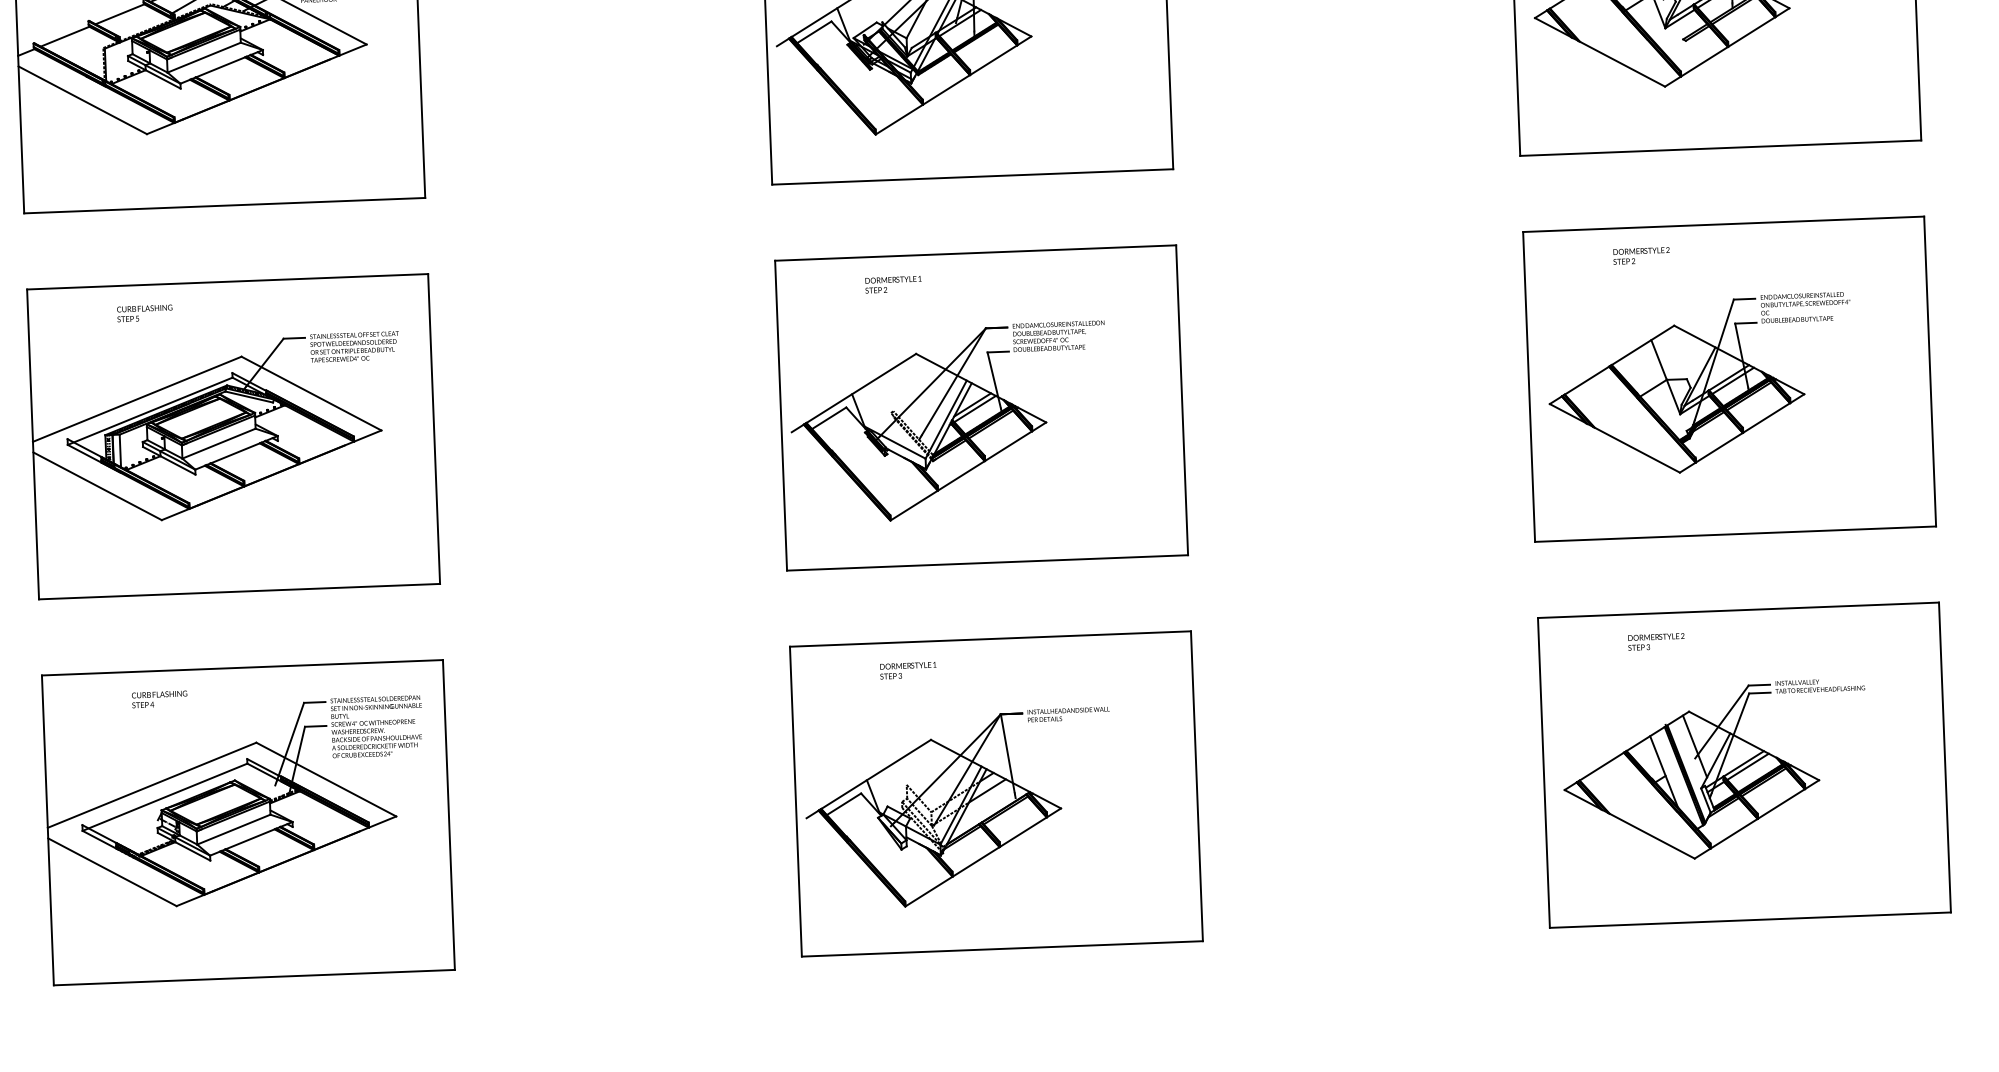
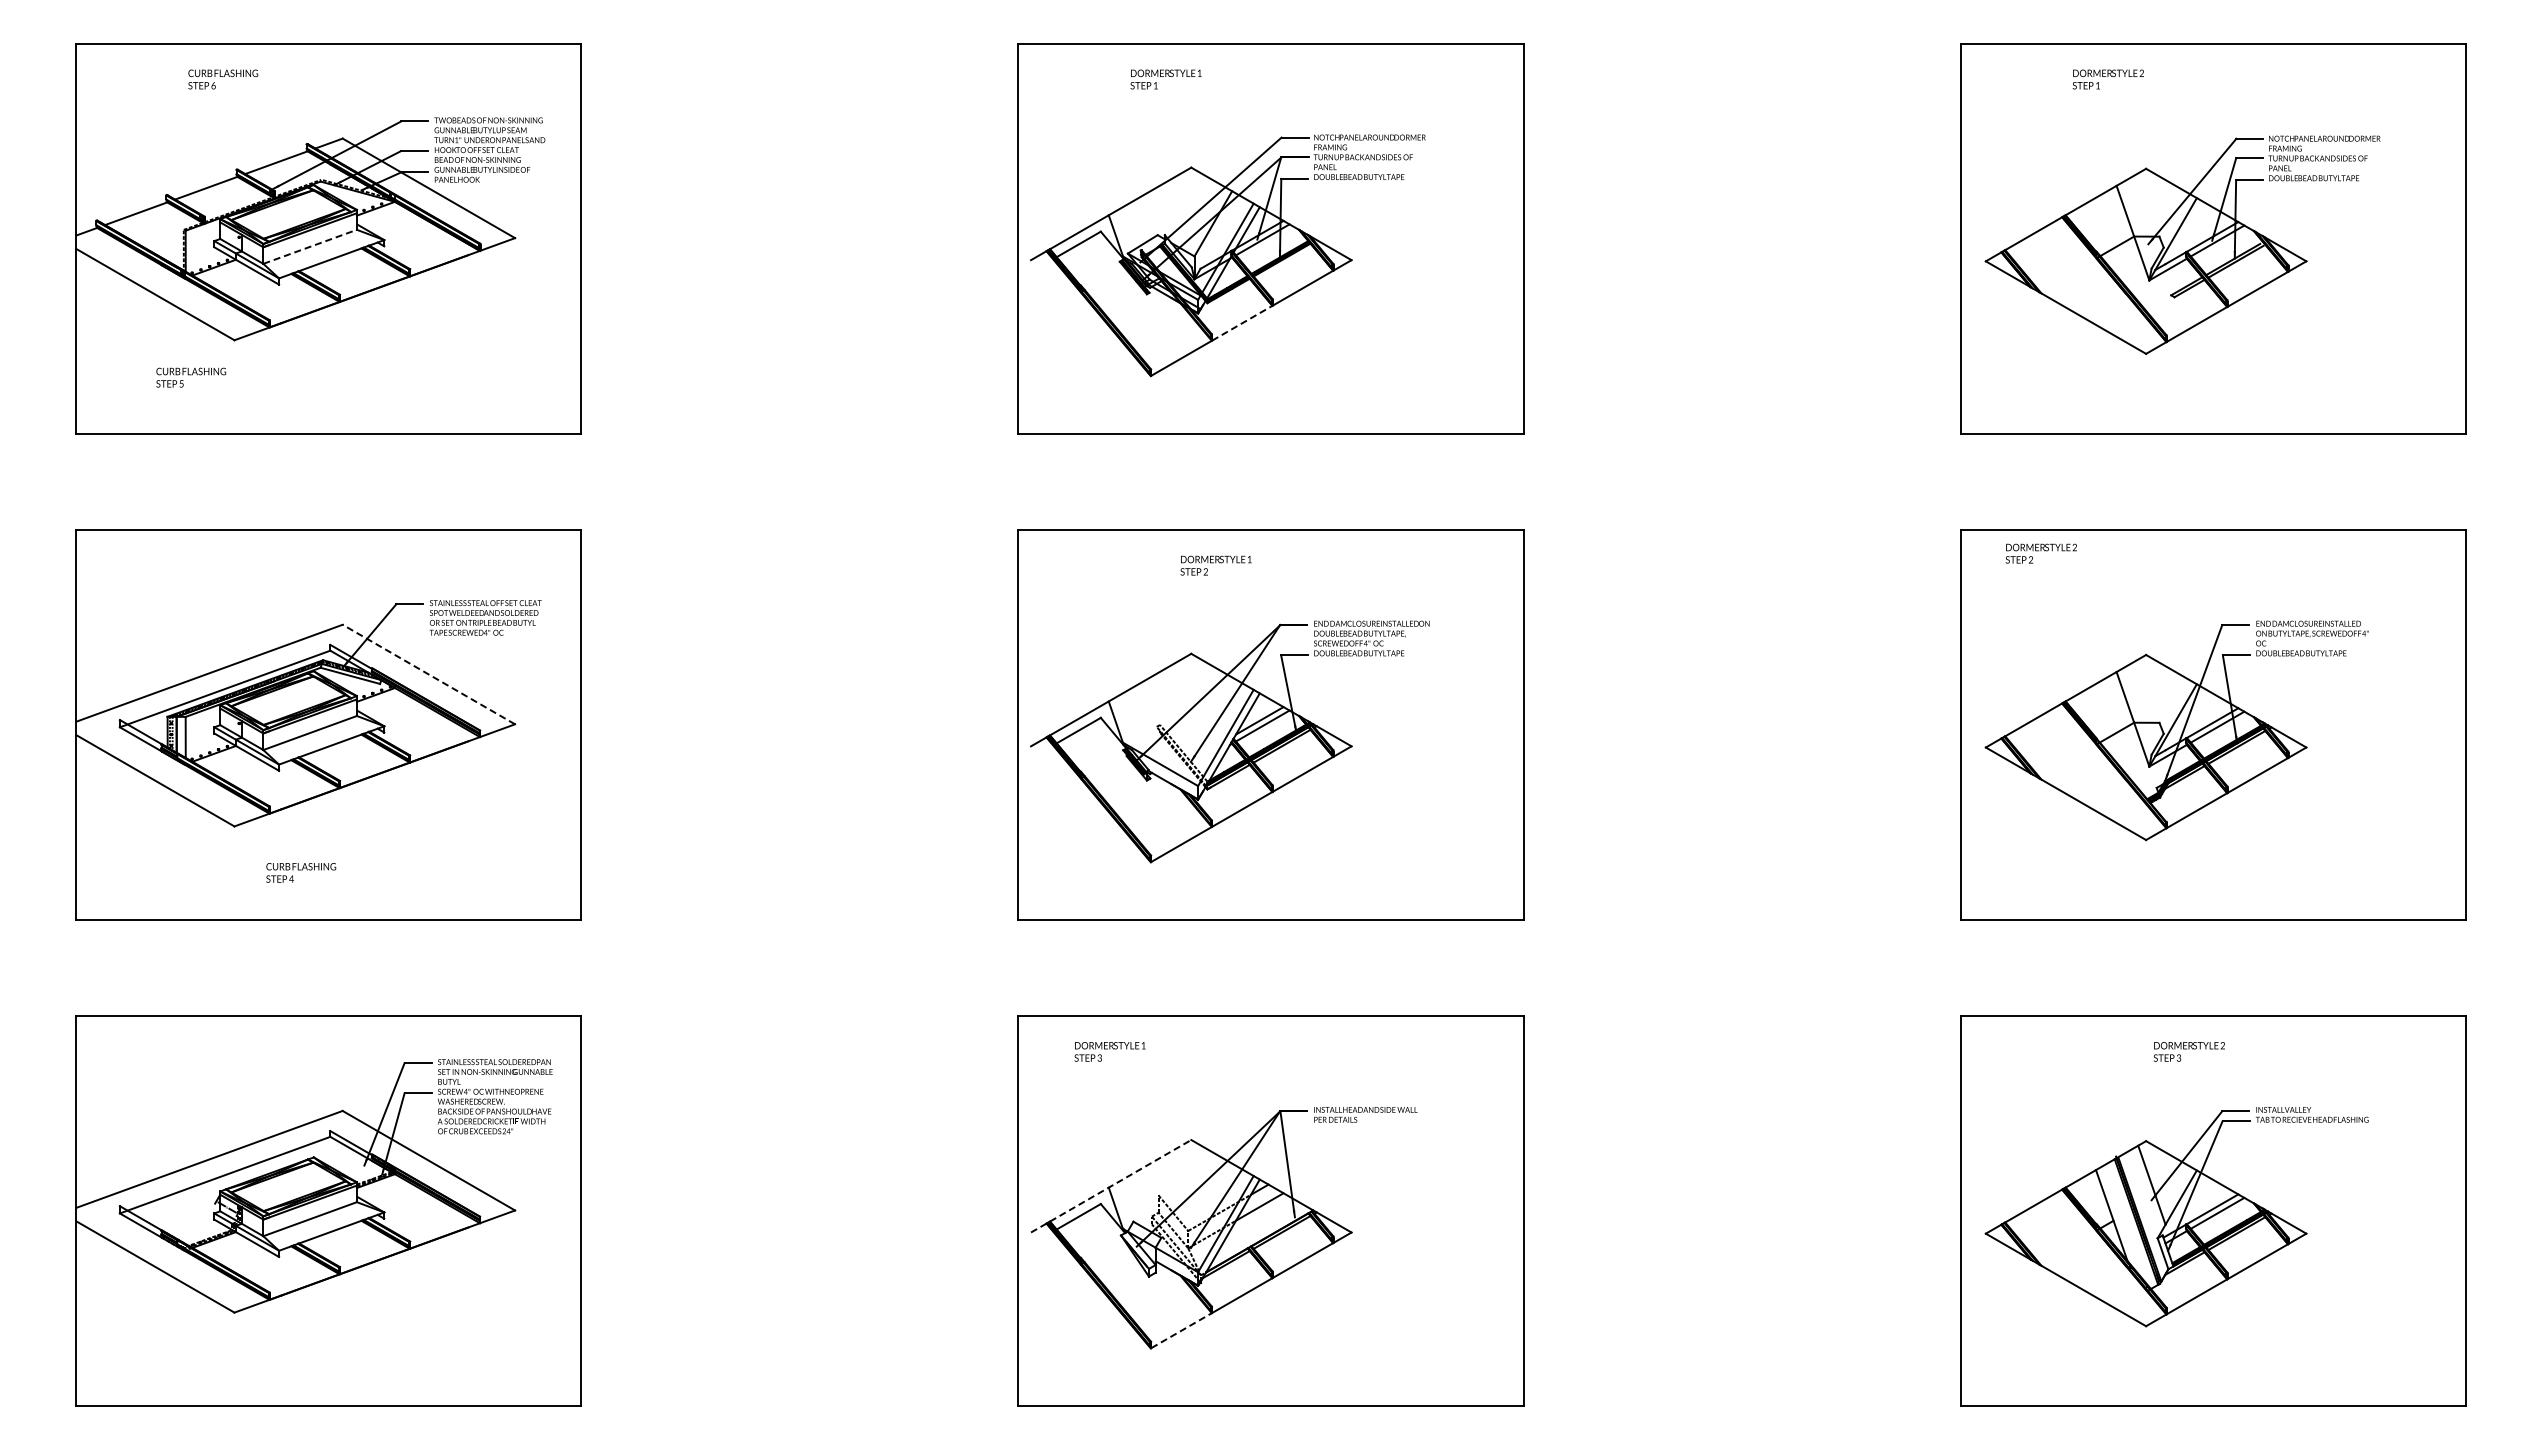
line: (204, 57) -> (310, 246), solid -> dashed
line: (946, 90) -> (1242, 323), solid -> dashed
text: (1640, 255) -> (2040, 553), moved
text: (892, 284) -> (1215, 565), moved
text: (145, 313) -> (191, 377), moved
line: (311, 393) -> (428, 674), solid -> dashed
text: (1655, 641) -> (2188, 1051), moved
text: (907, 670) -> (1109, 1051), moved
text: (159, 699) -> (301, 872), moved
line: (869, 779) -> (1111, 1186), solid -> dashed
line: (929, 891) -> (1181, 1330), solid -> dashed

